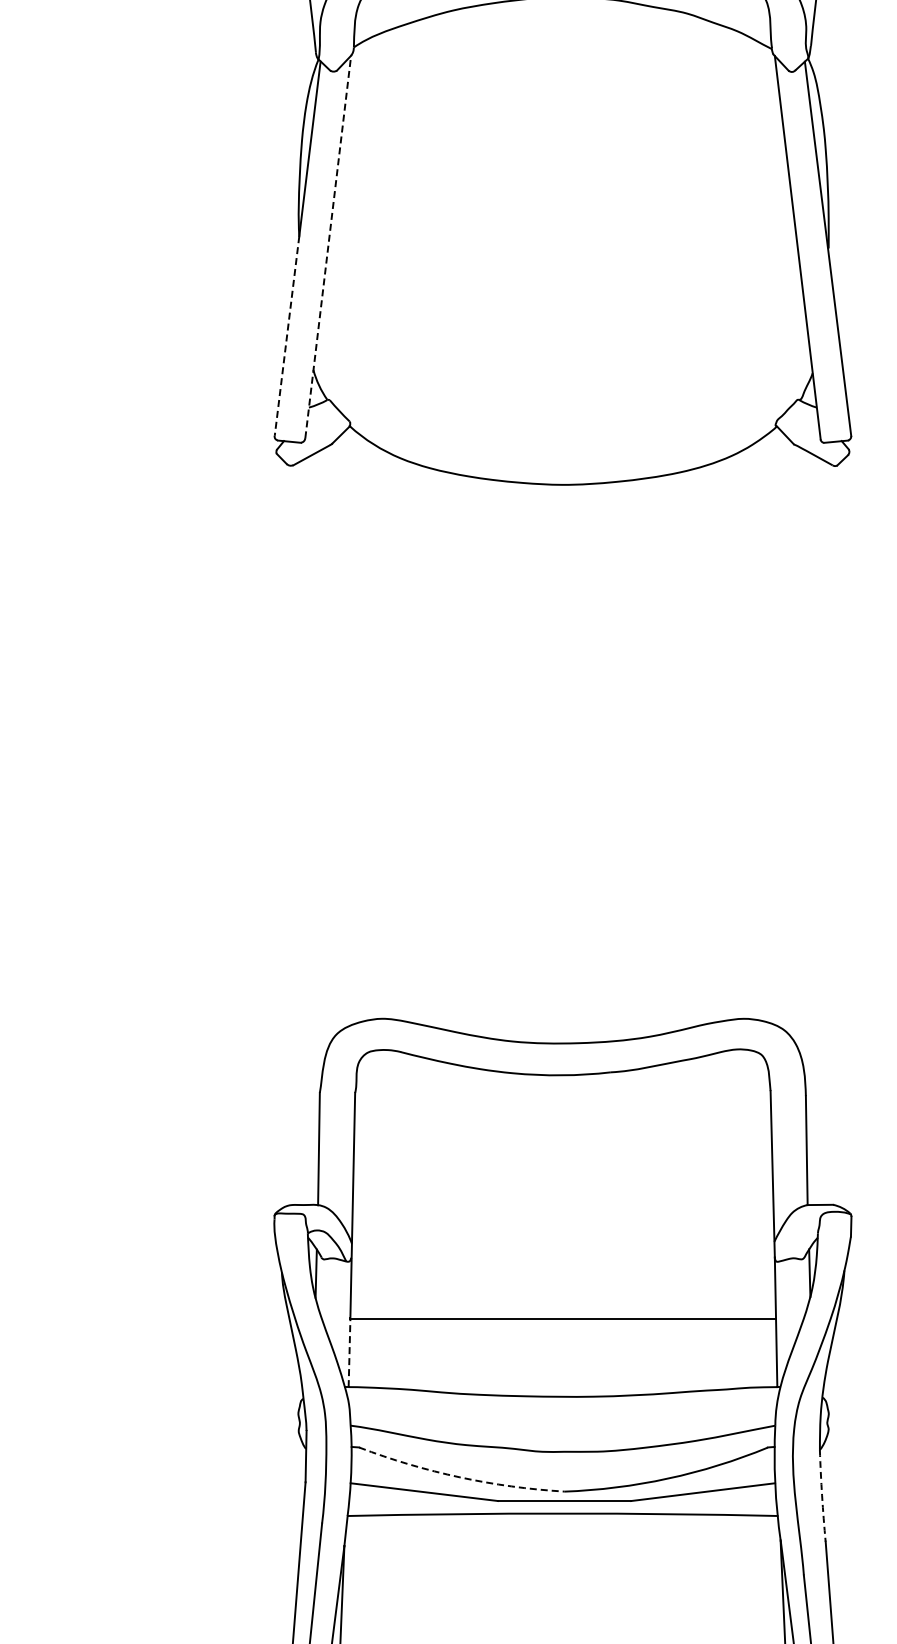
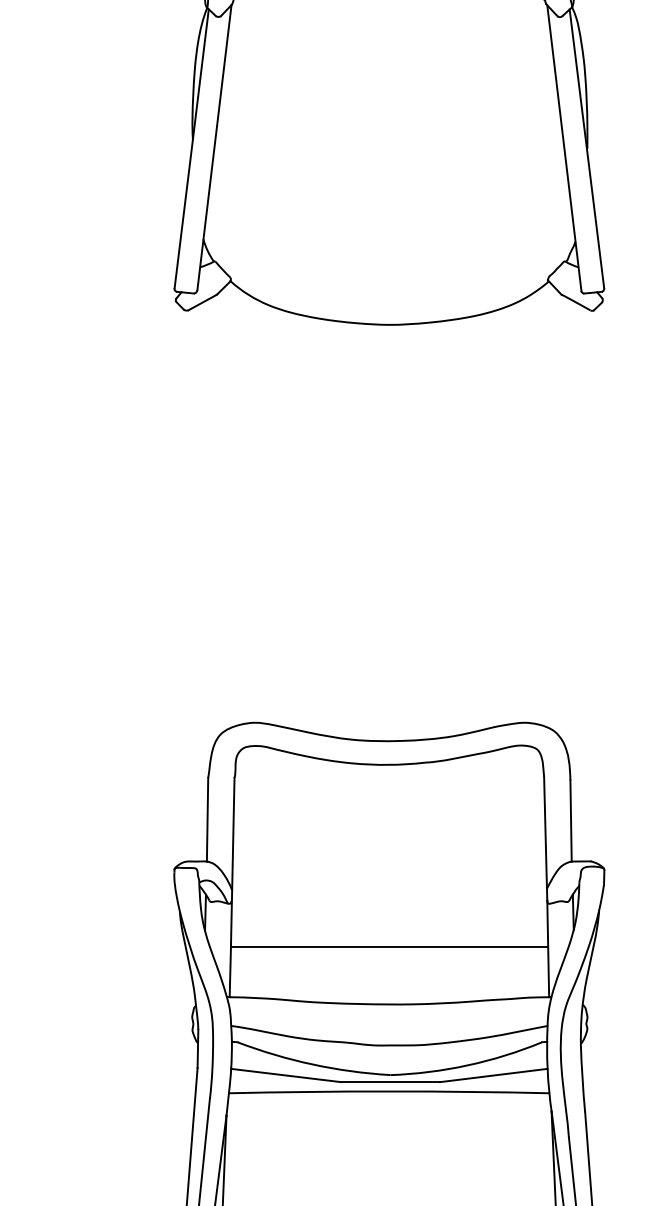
line: (328, 247) -> (214, 147), dashed -> solid
line: (287, 336) -> (184, 214), dashed -> solid
line: (349, 1353) -> (230, 972), dashed -> solid
arc: (459, 1477) -> (312, 1064), dashed -> solid
arc: (822, 1495) -> (582, 1077), dashed -> solid

